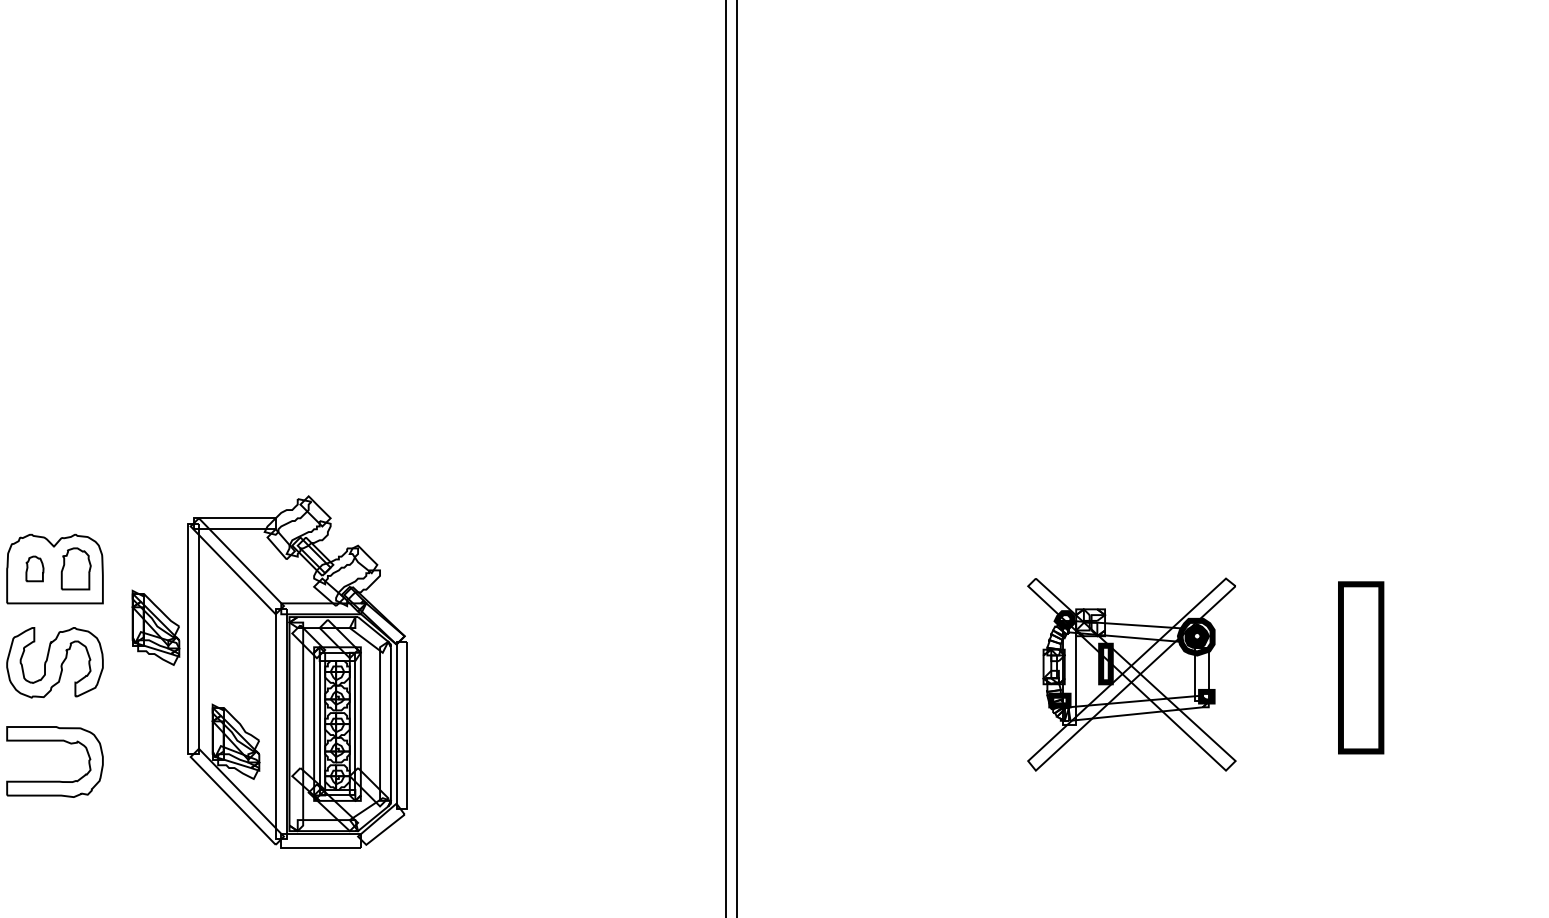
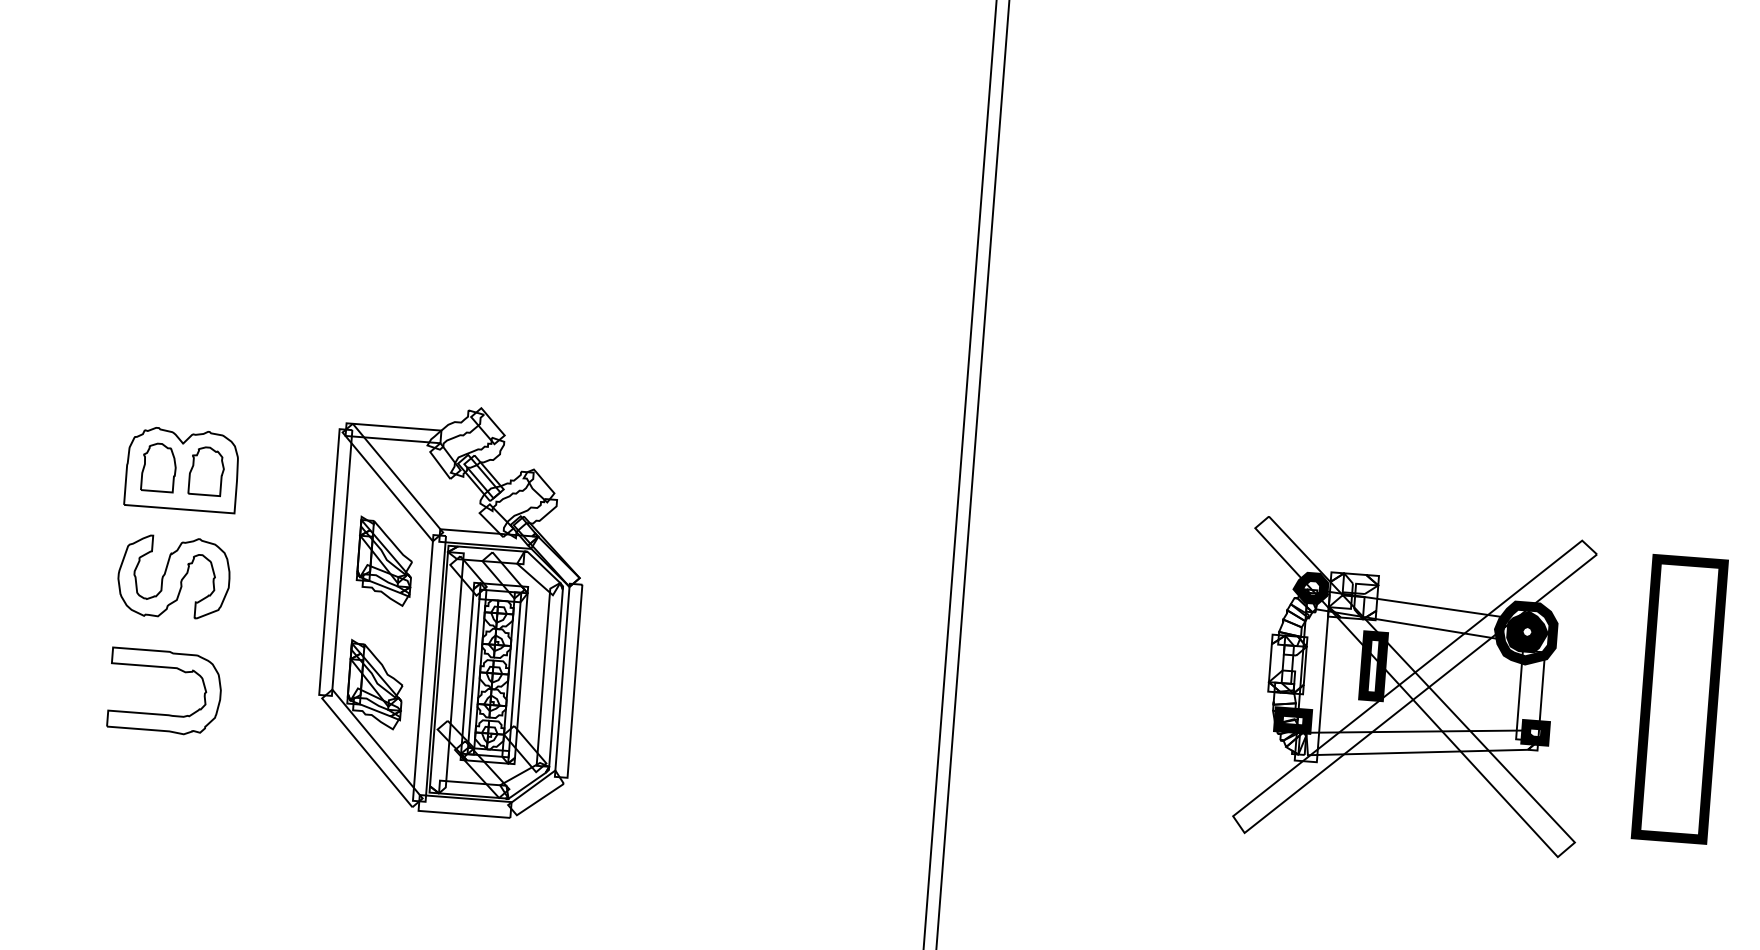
part: (34, 568) -> (158, 467), size x1.67
part: (155, 627) -> (384, 561), moved
part: (1361, 667) -> (1680, 699), size x1.43
part: (1131, 674) -> (1414, 686), size x1.43

